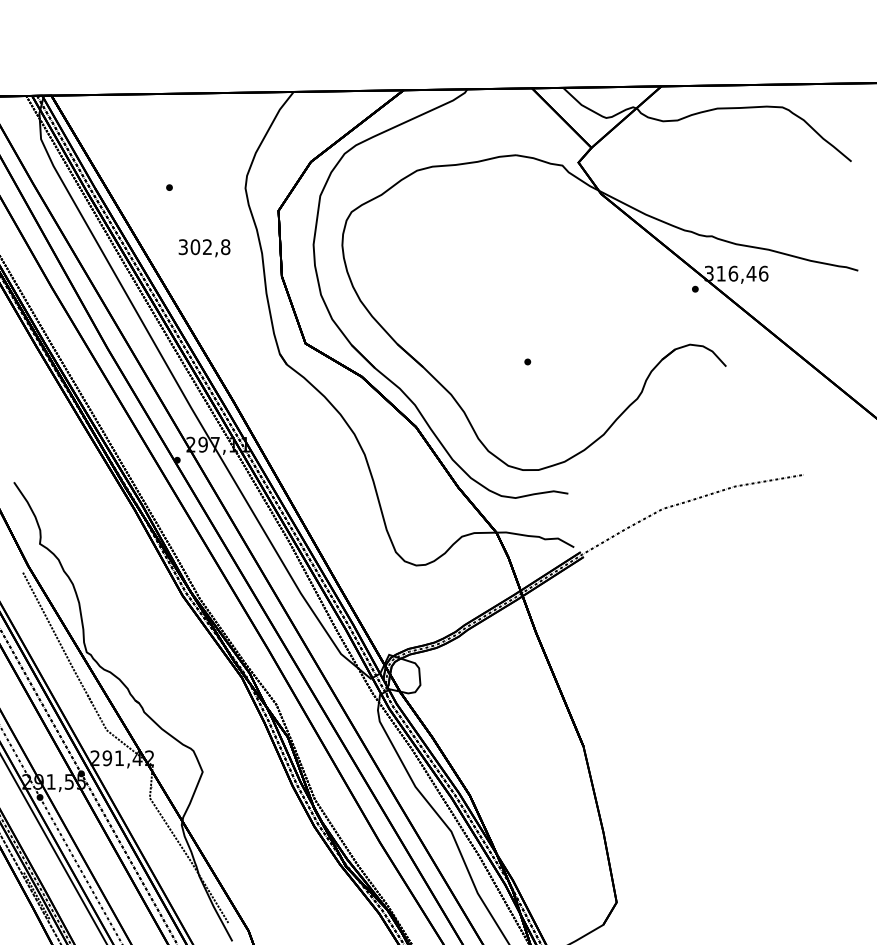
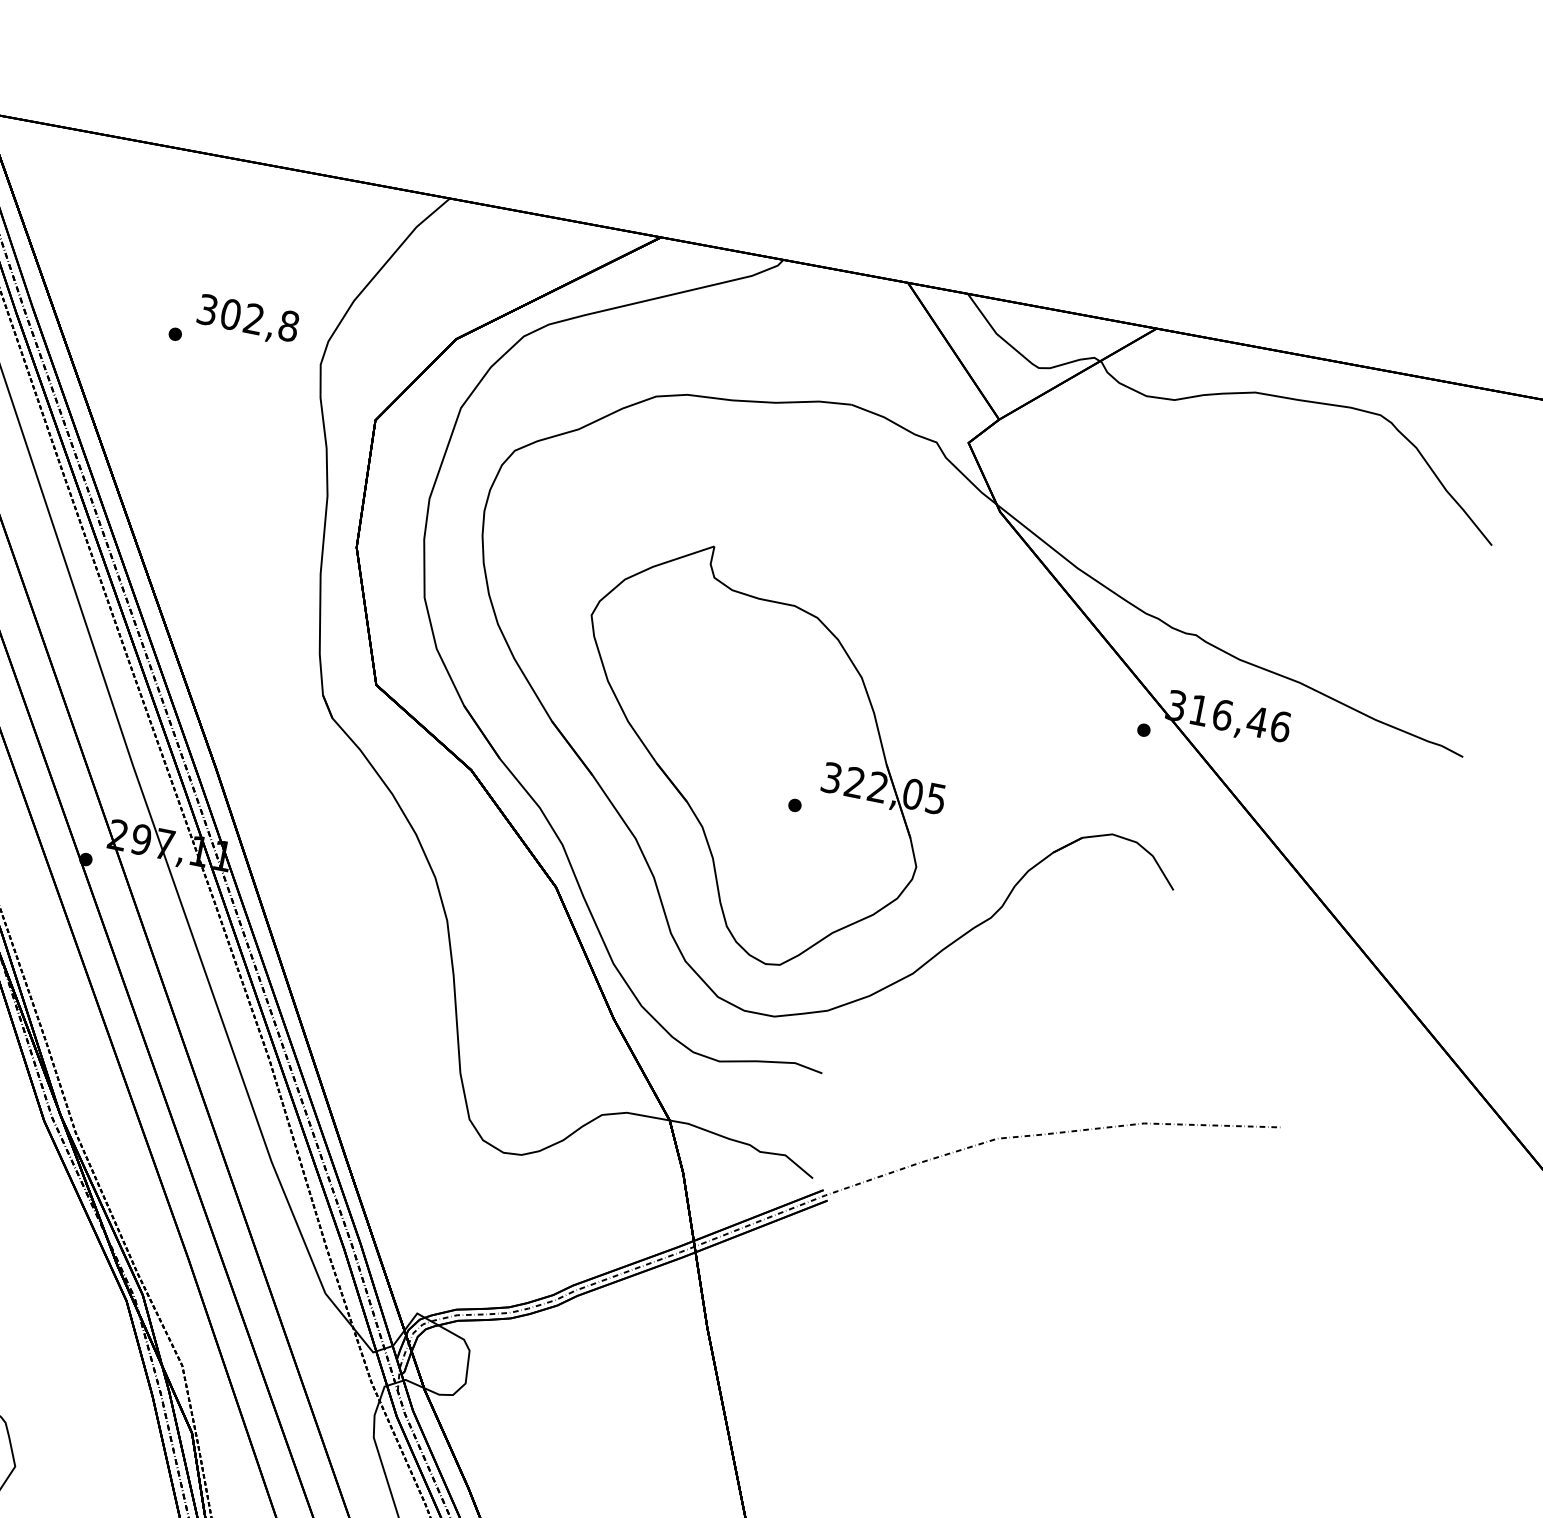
text: (204, 248) -> (247, 320), moved
part: (503, 342) -> (755, 758), added

